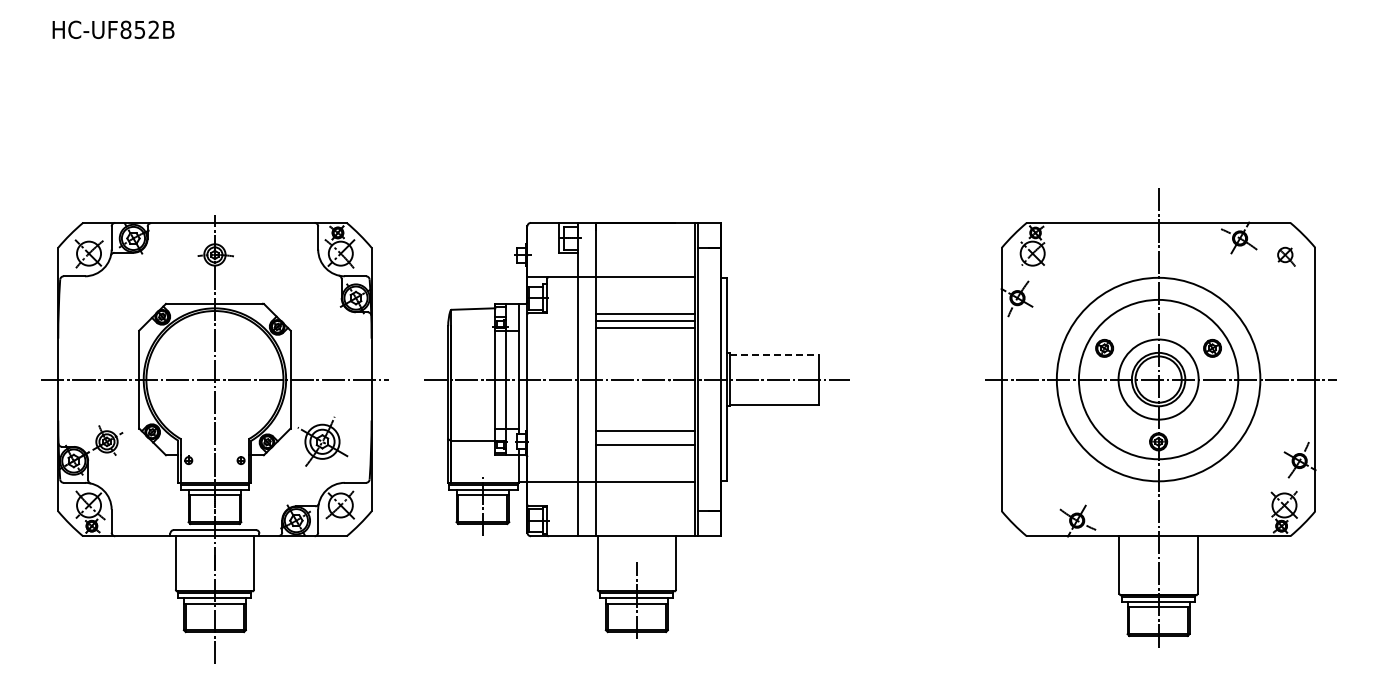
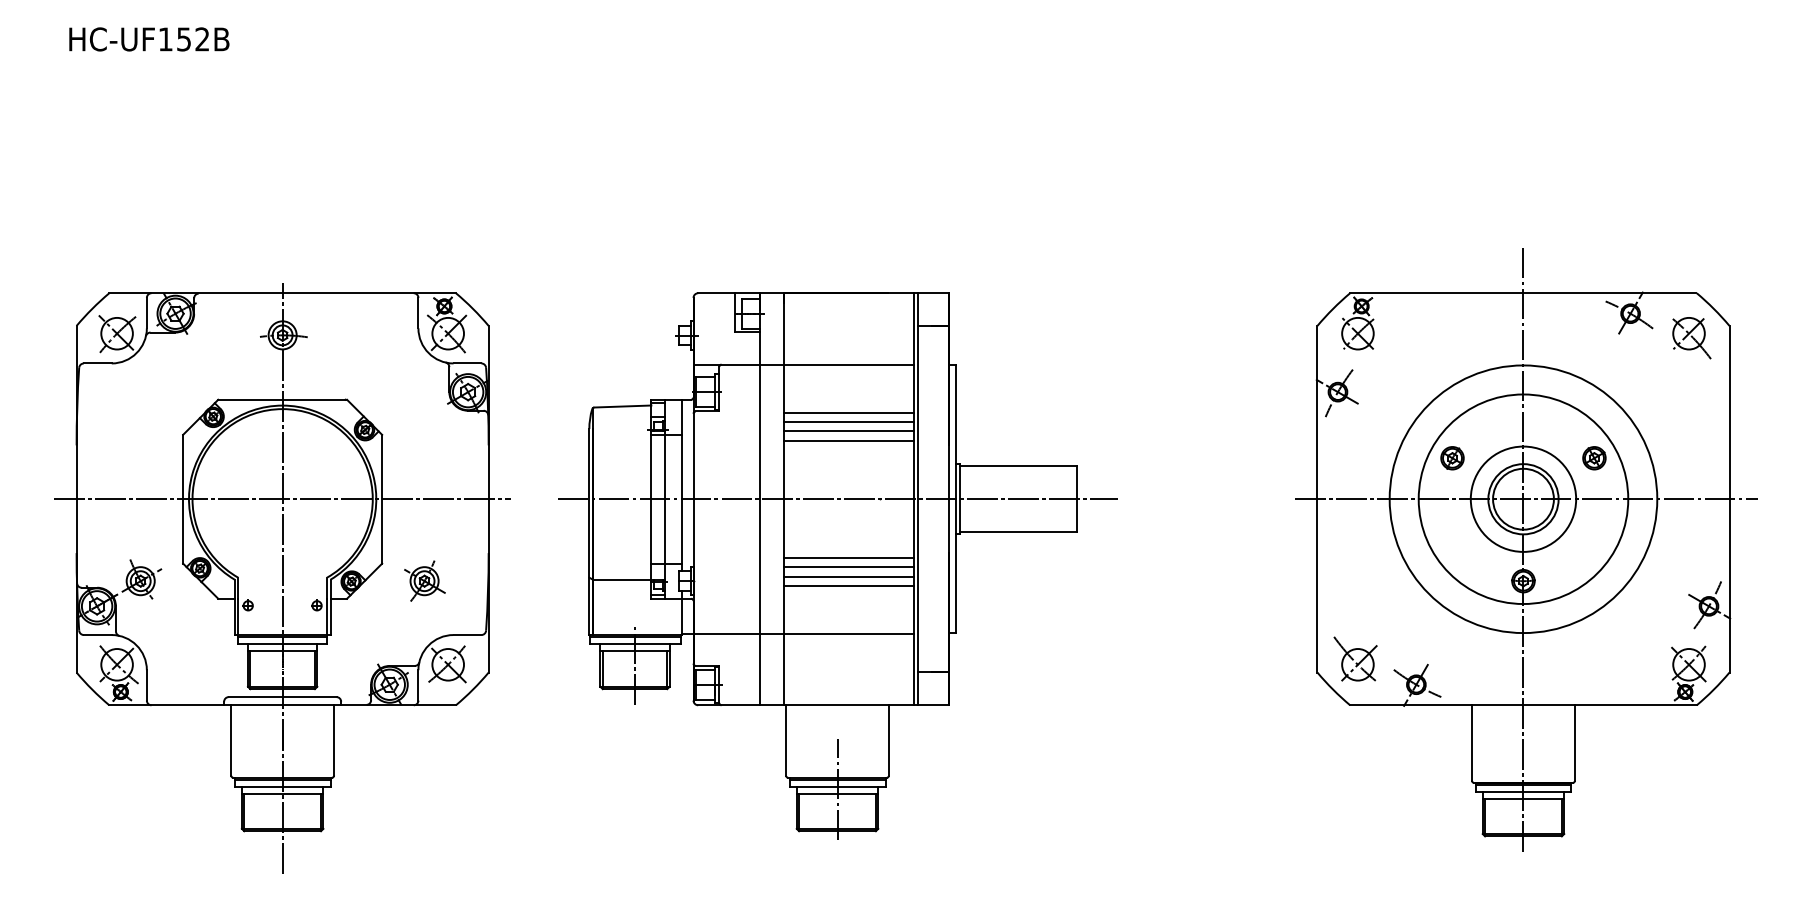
text: (125, 29) -> (165, 38), HC-UF852B -> HC-UF152B
part: (1286, 256) -> (1691, 337), size x1.67
line: (644, 335) -> (847, 441), added
line: (774, 354) -> (1018, 466), dashed -> solid
line: (644, 424) -> (847, 558), added
line: (644, 438) -> (847, 576), added
part: (323, 441) -> (425, 580), size x0.62
part: (1030, 501) -> (1355, 659), added

